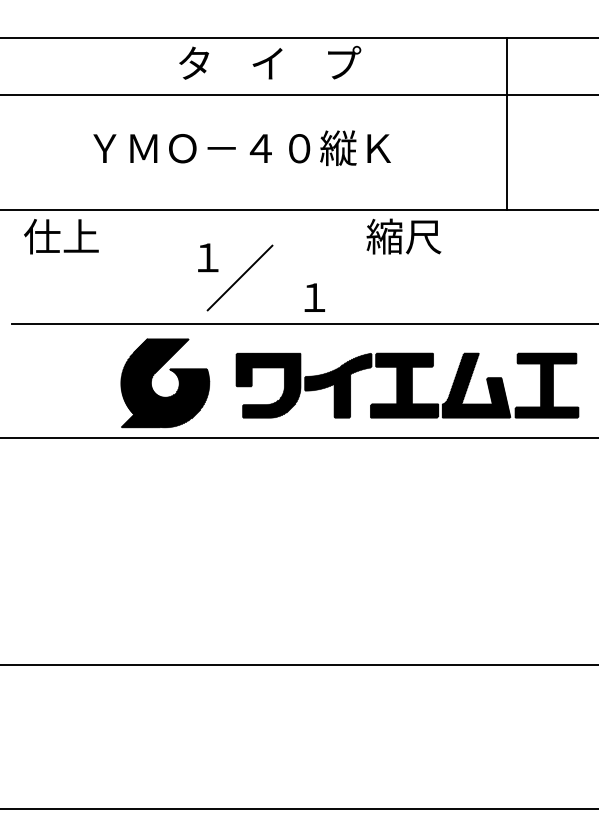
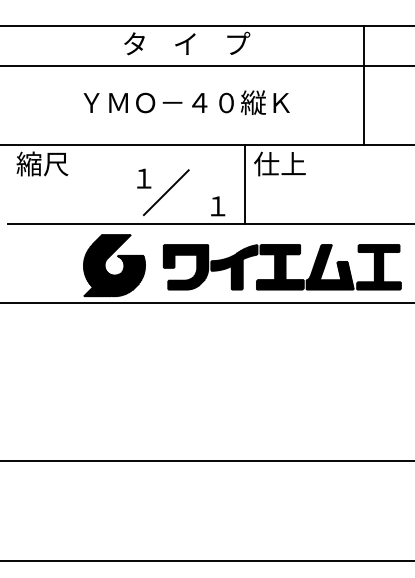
line: (507, 123) -> (364, 85), moved
text: (241, 147) -> (186, 102), moved
text: (61, 235) -> (42, 163), 仕上 -> 縮尺
text: (403, 235) -> (279, 163), 縮尺 -> 仕上
line: (354, 266) -> (245, 184), added

